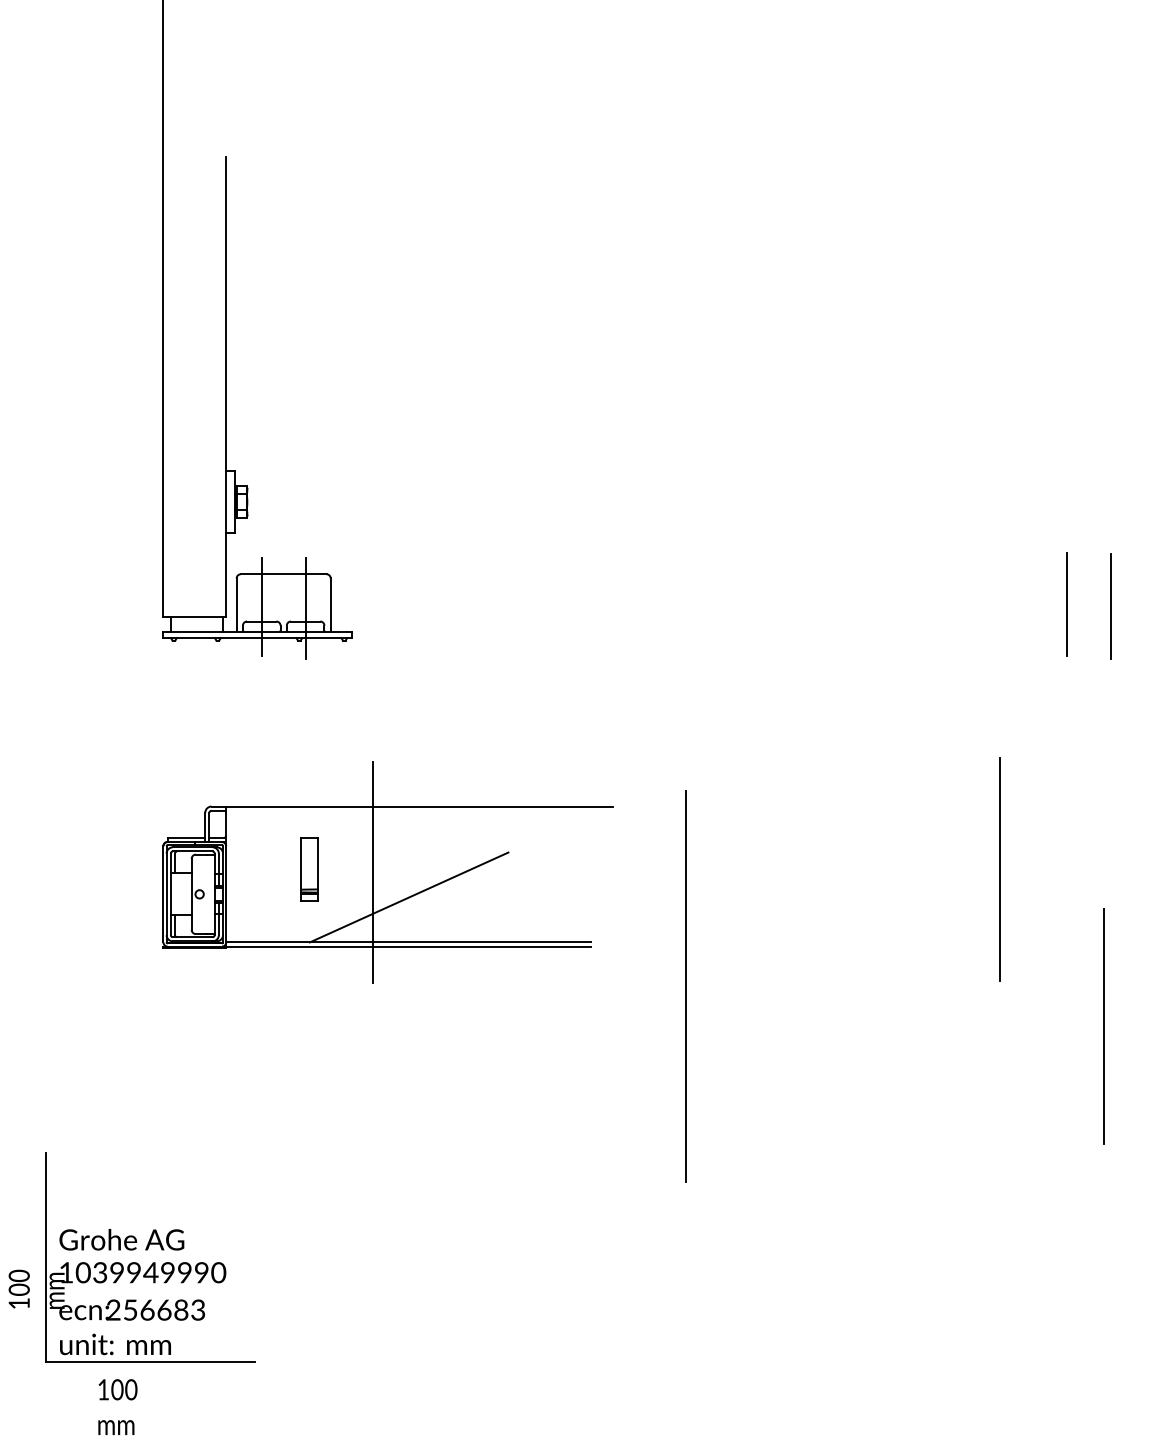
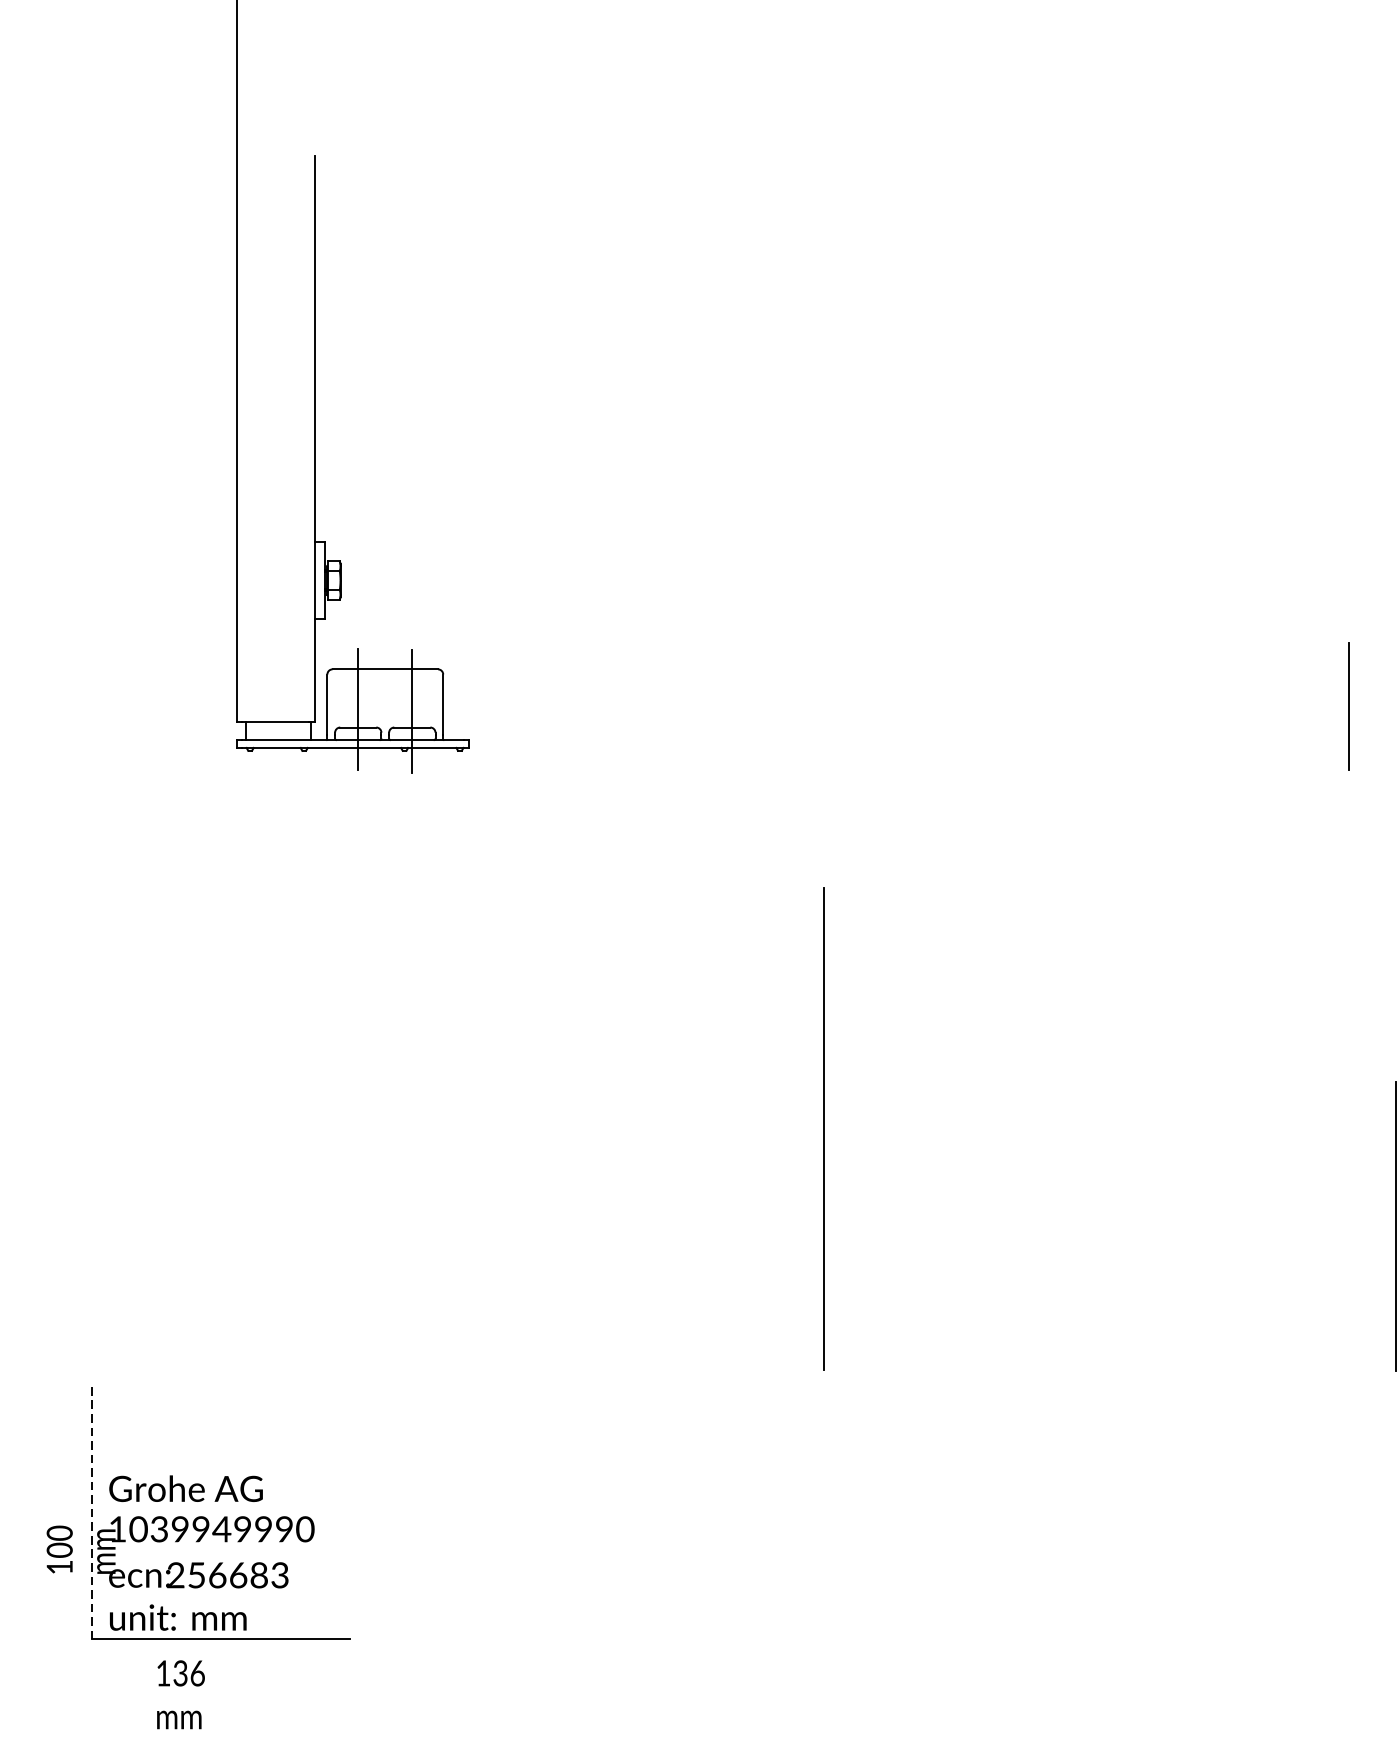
line: (999, 869) -> (1266, 1032), removed
part: (373, 872) -> (495, 1036), removed
line: (685, 986) -> (823, 1128), moved
line: (45, 1257) -> (92, 1510), solid -> dashed
text: (124, 1389) -> (189, 1673), 100 -> 136

